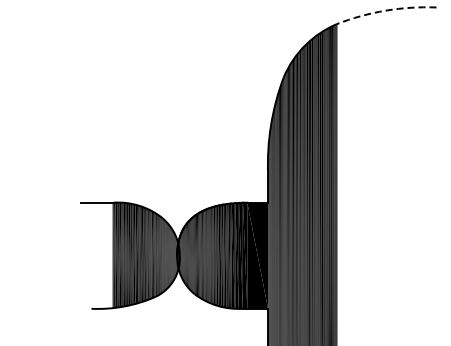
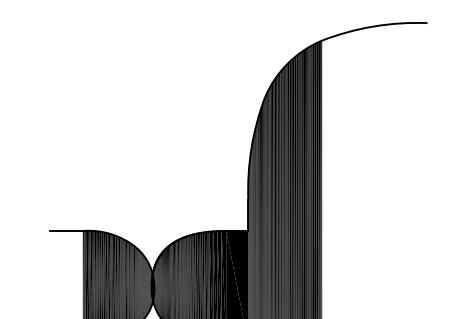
arc: (385, 10) -> (373, 26), dashed -> solid

